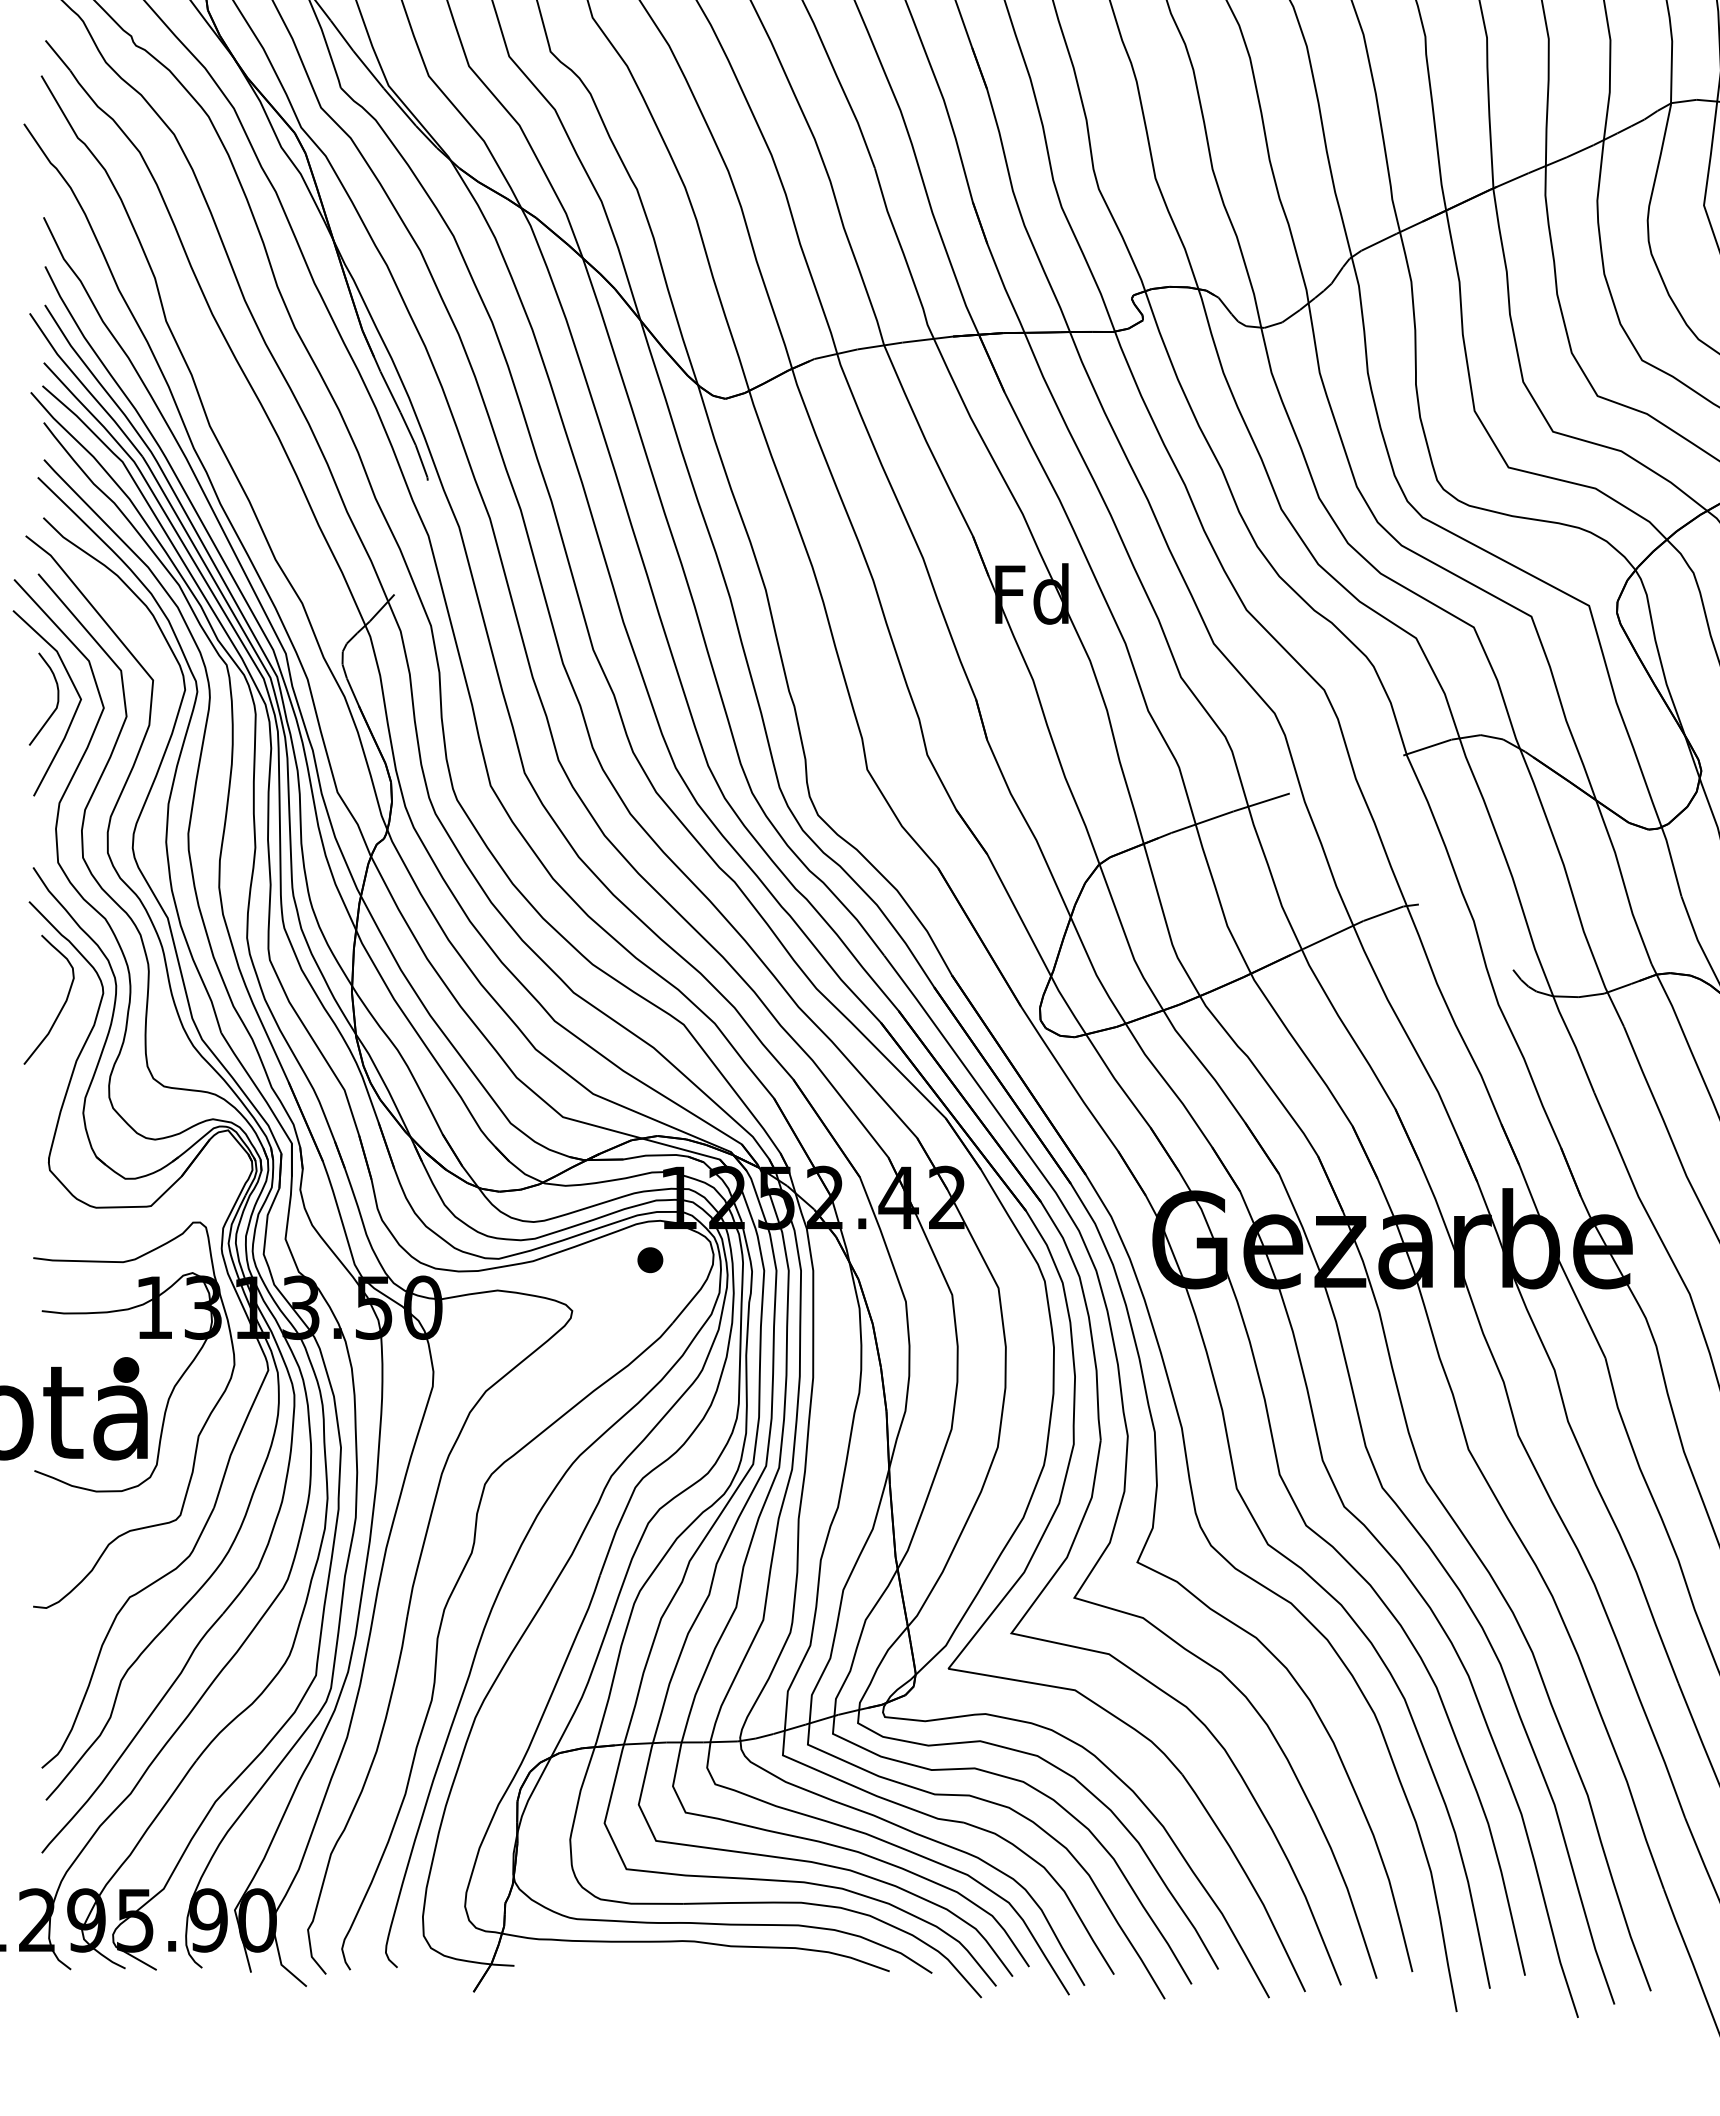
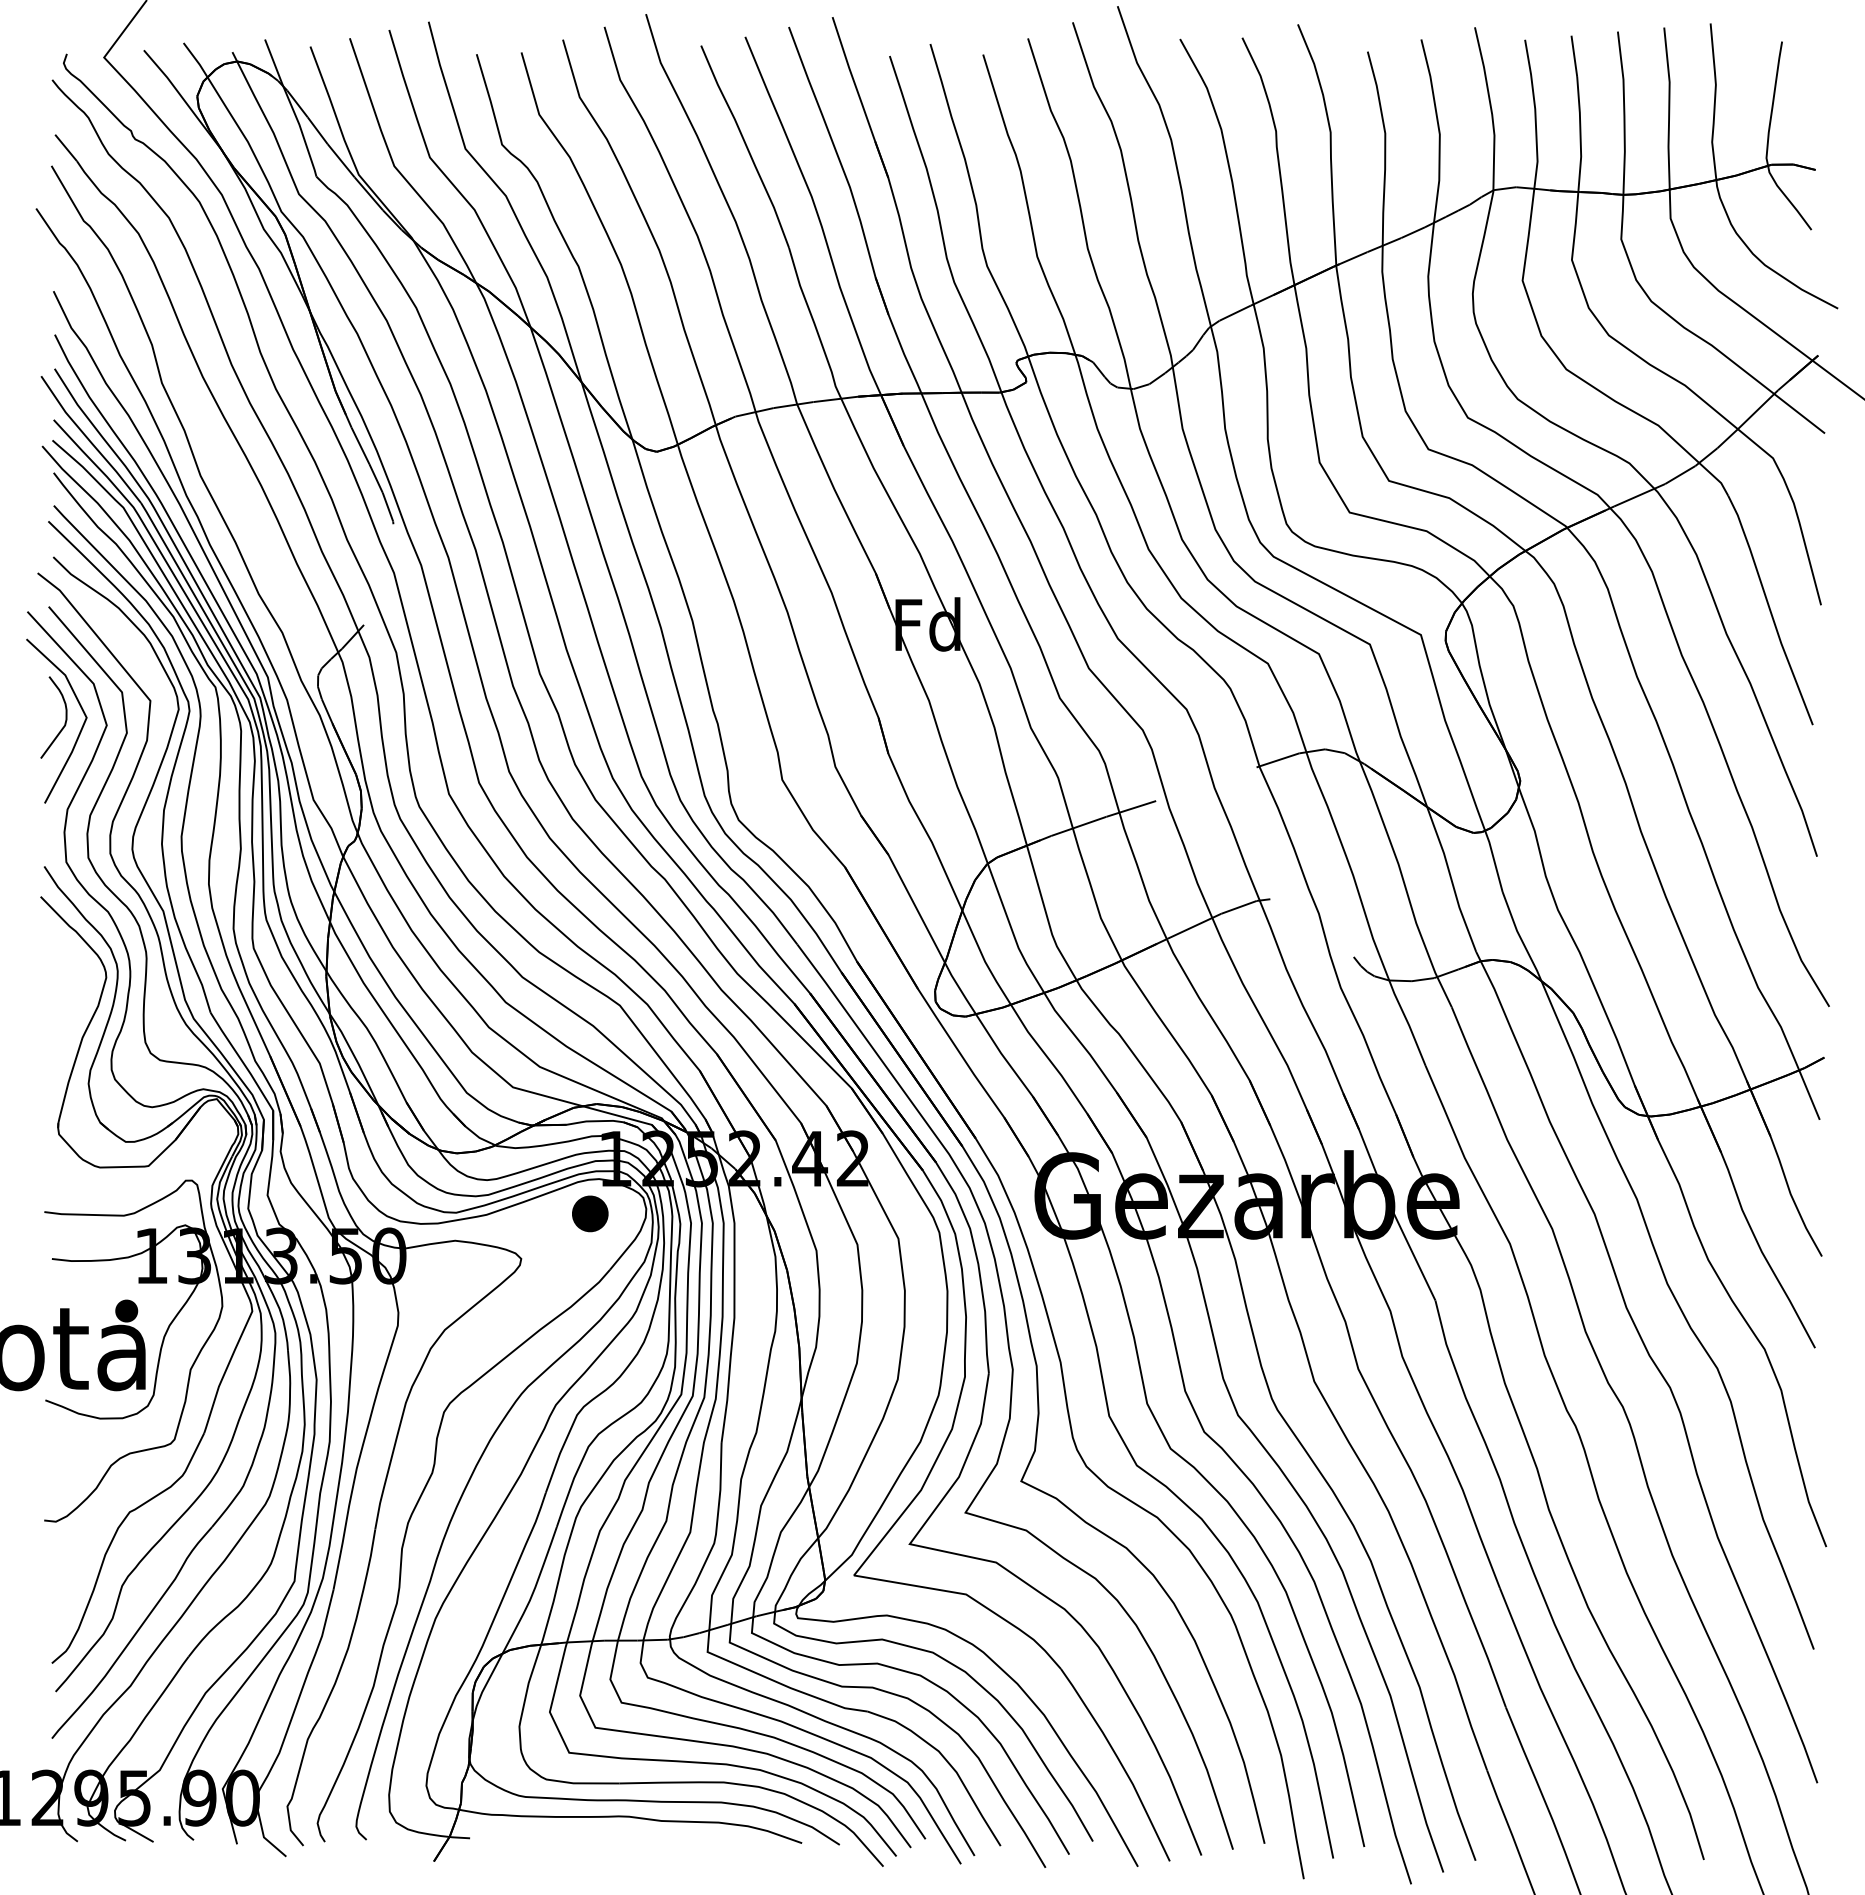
curve: (61, 1006) -> (69, 989), removed
part: (650, 1259) -> (590, 1213), size x1.6

